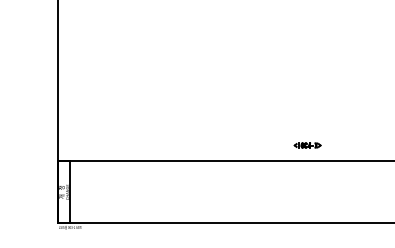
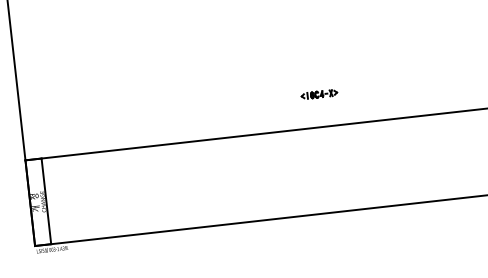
part: (307, 145) -> (319, 94), moved

